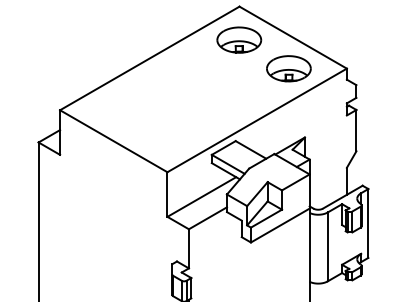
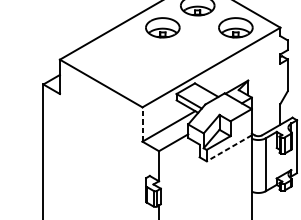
part: (193, 68) -> (162, 27), added
line: (167, 194) -> (142, 124), solid -> dashed
line: (280, 225) -> (229, 148), solid -> dashed

